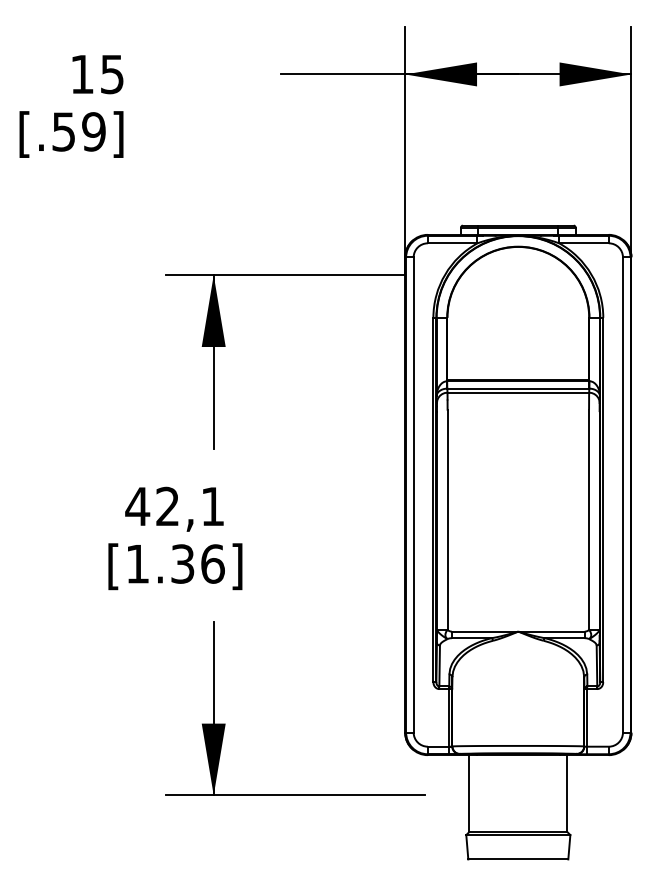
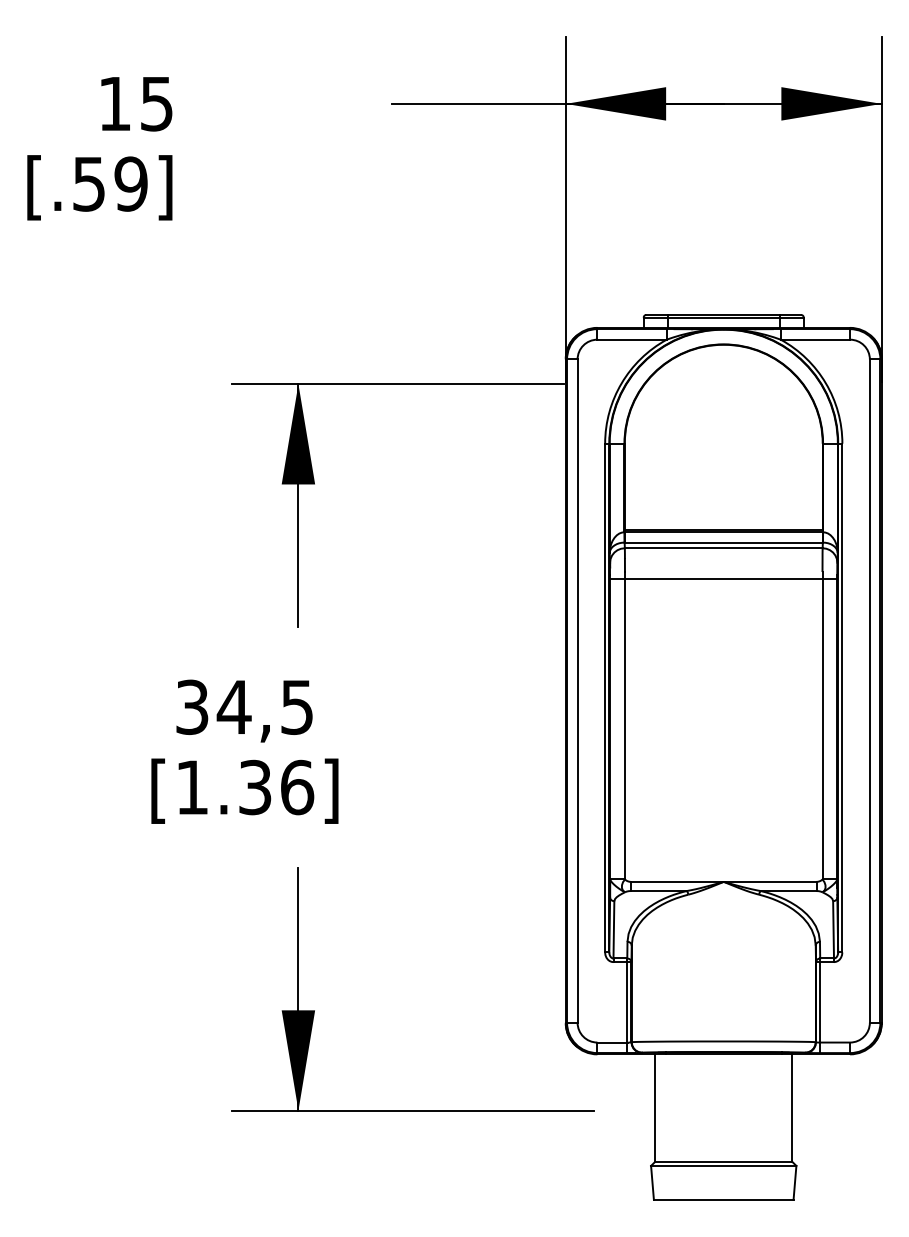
line: (518, 414) -> (723, 578), added
text: (174, 506) -> (243, 707), 42,1 -> 34,5

